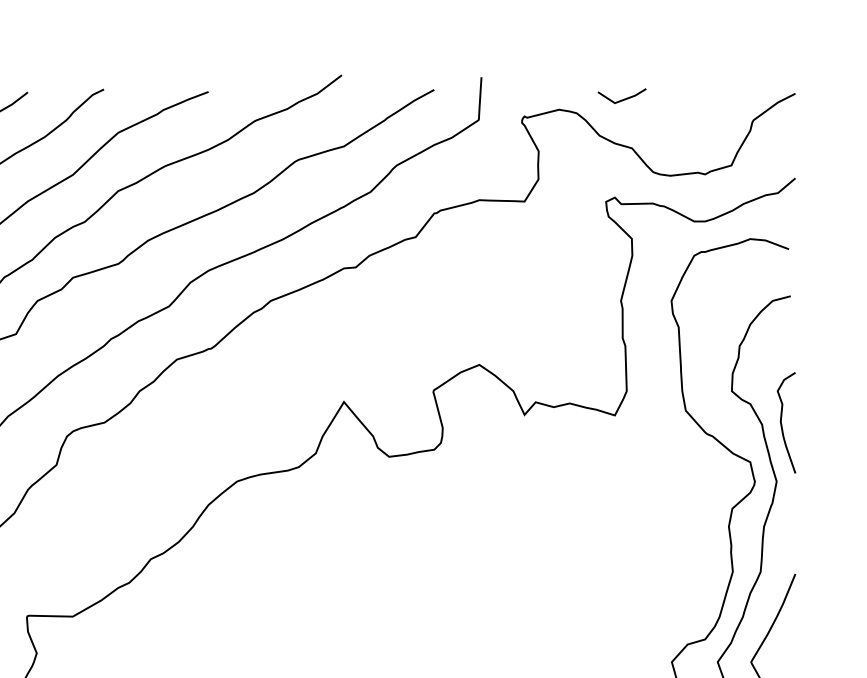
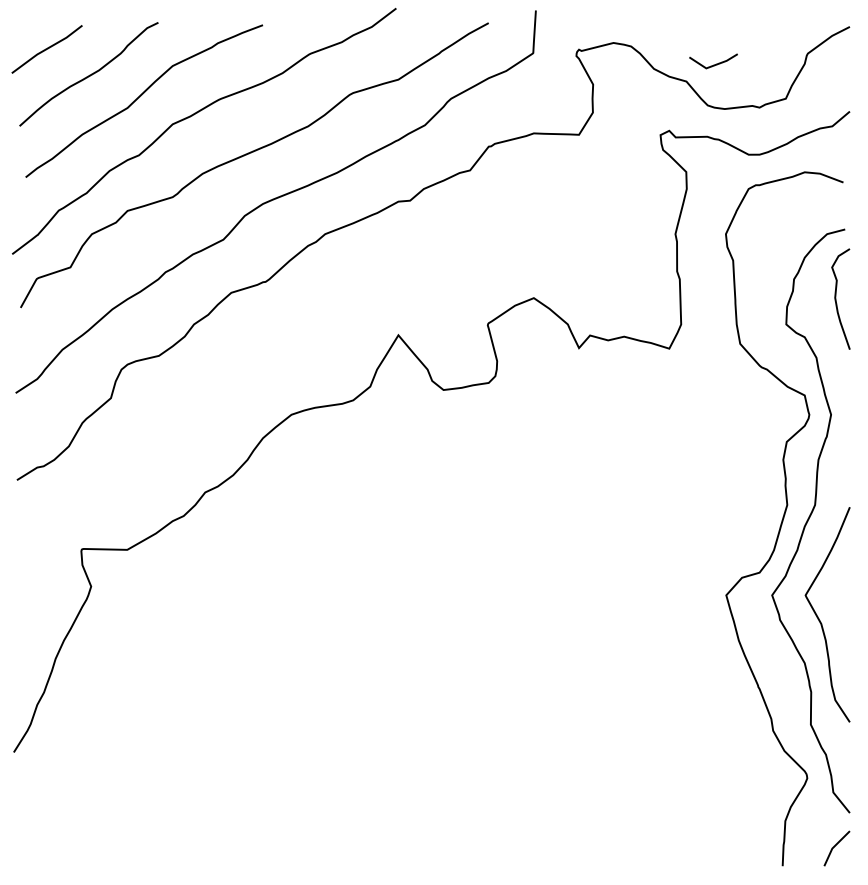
line: (622, 99) -> (713, 64), moved
curve: (782, 422) -> (836, 298), moved

